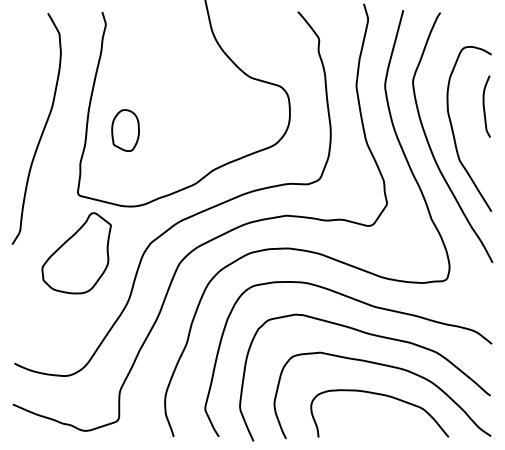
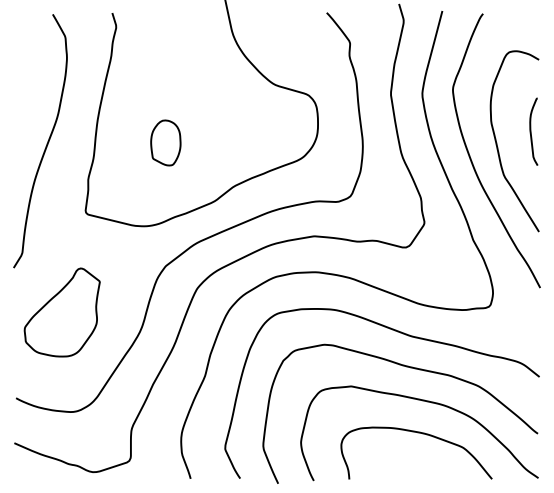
curve: (484, 106) -> (531, 131), moved
part: (125, 130) -> (165, 142), moved
part: (75, 253) -> (61, 312), moved

